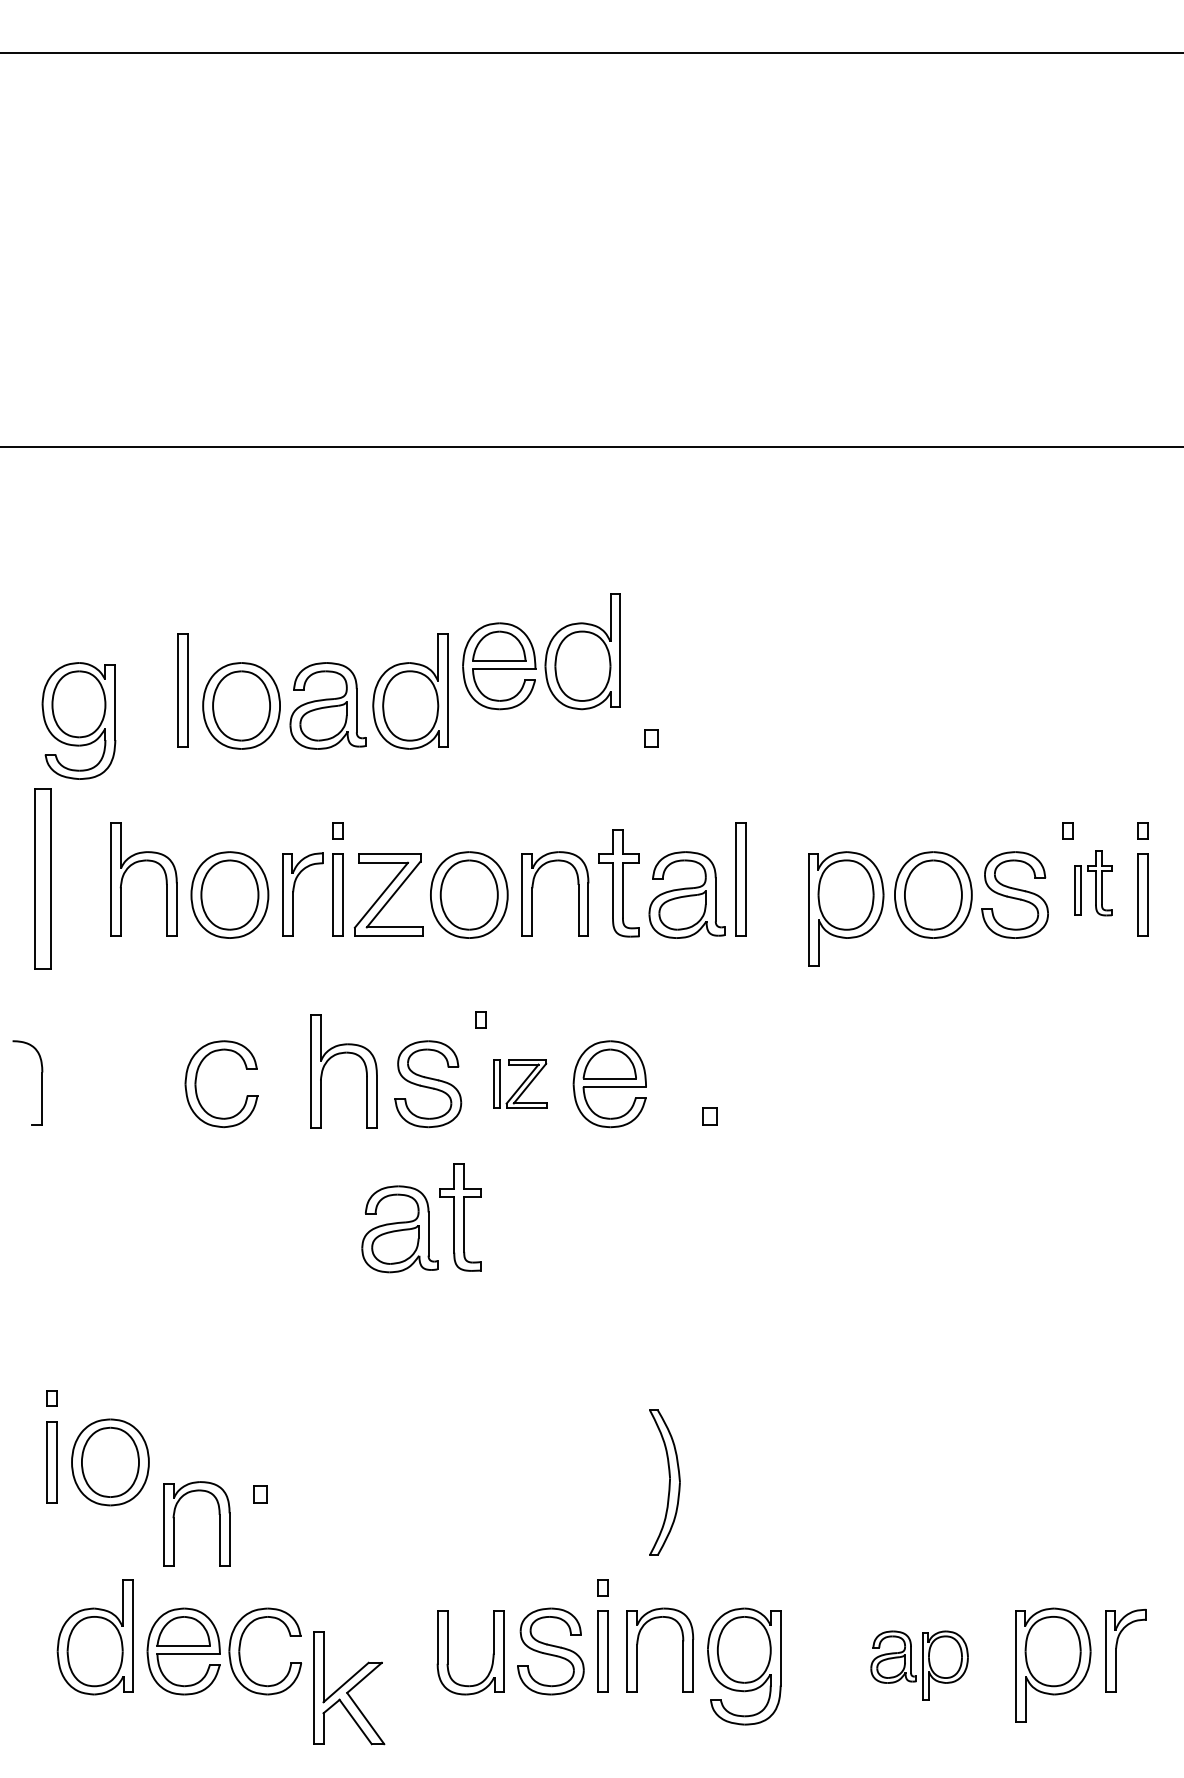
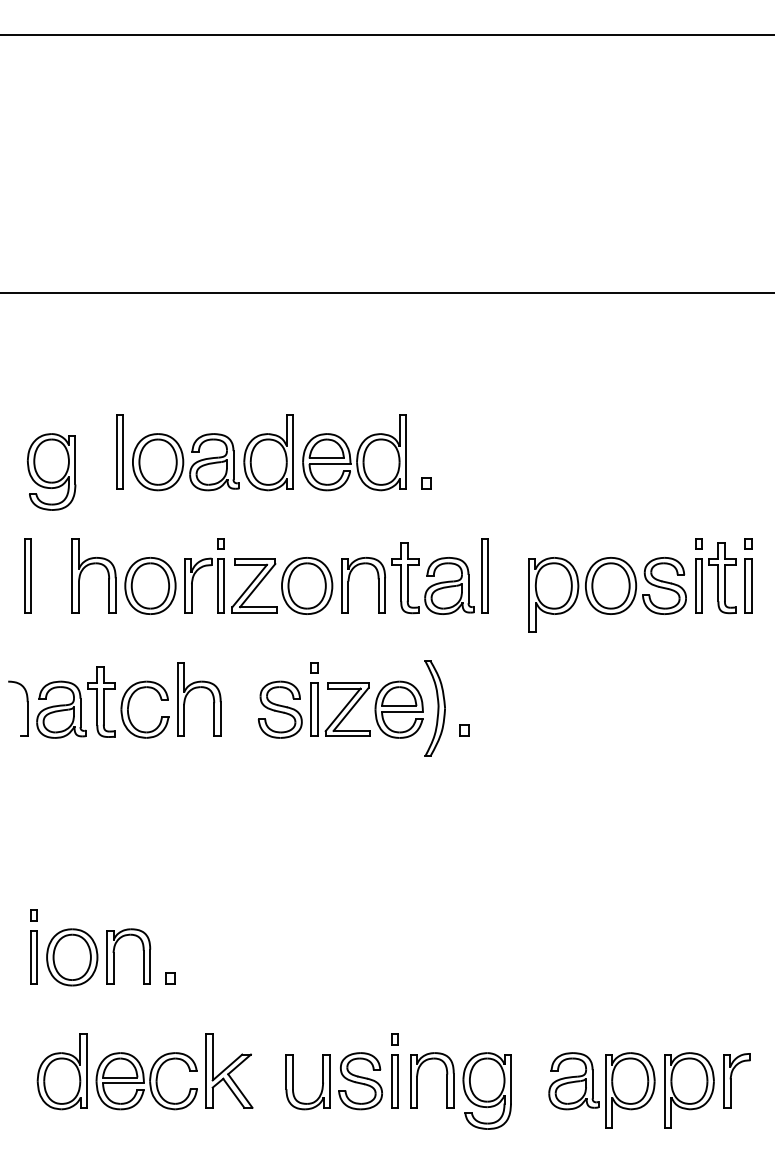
part: (541, 651) -> (354, 452), moved
part: (42, 879) -> (27, 575), size x0.62
part: (1093, 883) -> (715, 578), size x1.67
part: (344, 1054) -> (199, 688), moved
part: (520, 1083) -> (340, 709), size x1.67
part: (420, 1218) -> (75, 702), moved
part: (663, 1482) -> (434, 708), moved
part: (174, 1523) -> (114, 956), moved
part: (918, 1665) -> (601, 1090), size x1.67
part: (349, 1687) -> (229, 1070), moved

